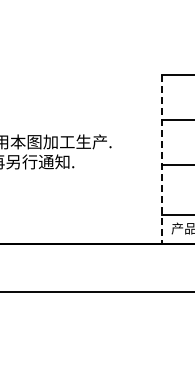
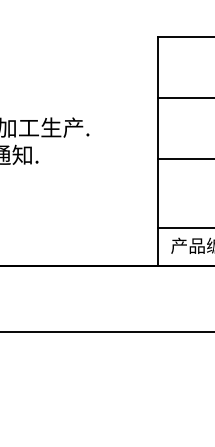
line: (162, 159) -> (158, 151), dashed -> solid

